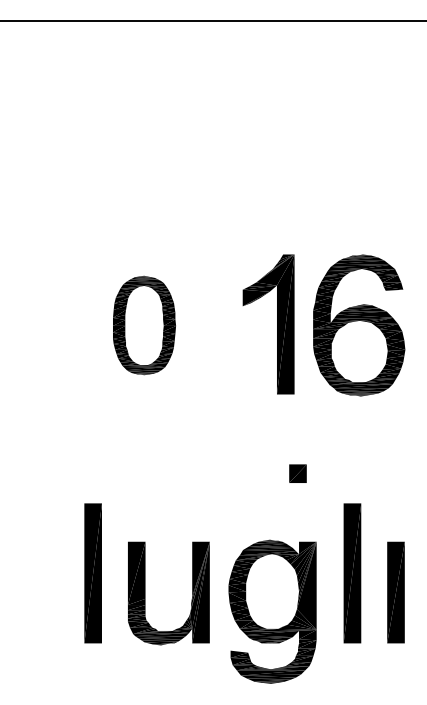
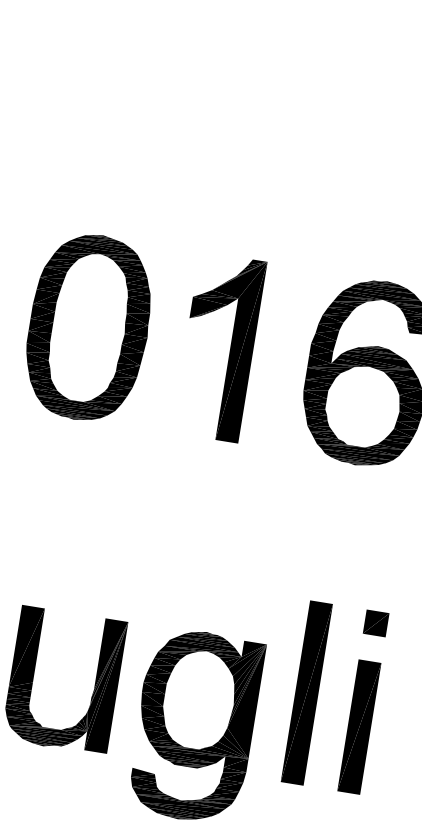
part: (277, 324) -> (230, 349), moved
part: (144, 325) -> (89, 327), size x1.43
part: (297, 473) -> (375, 623), moved

